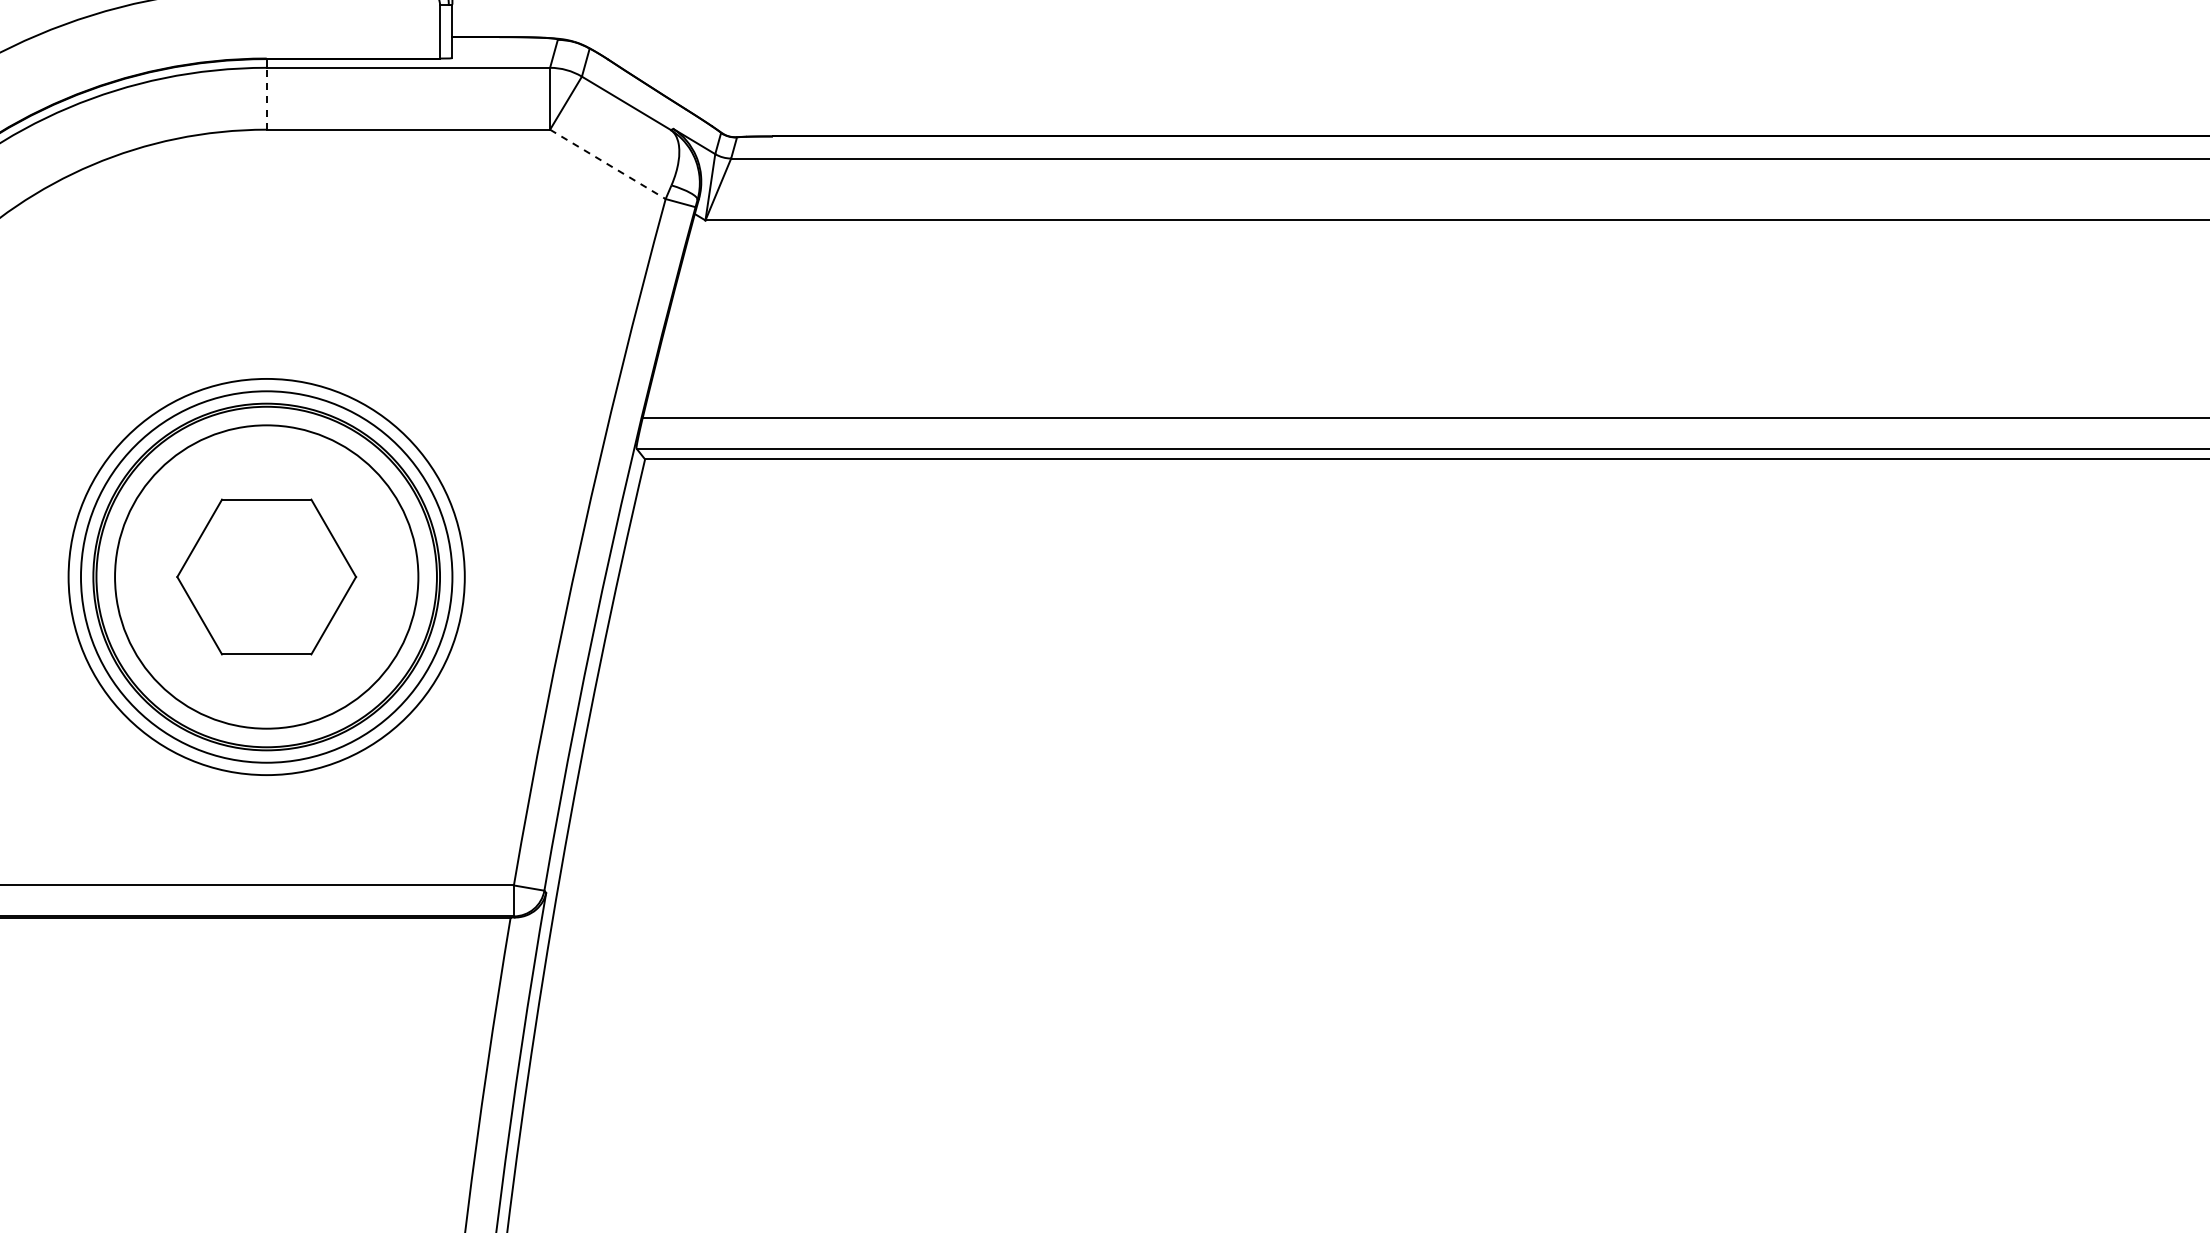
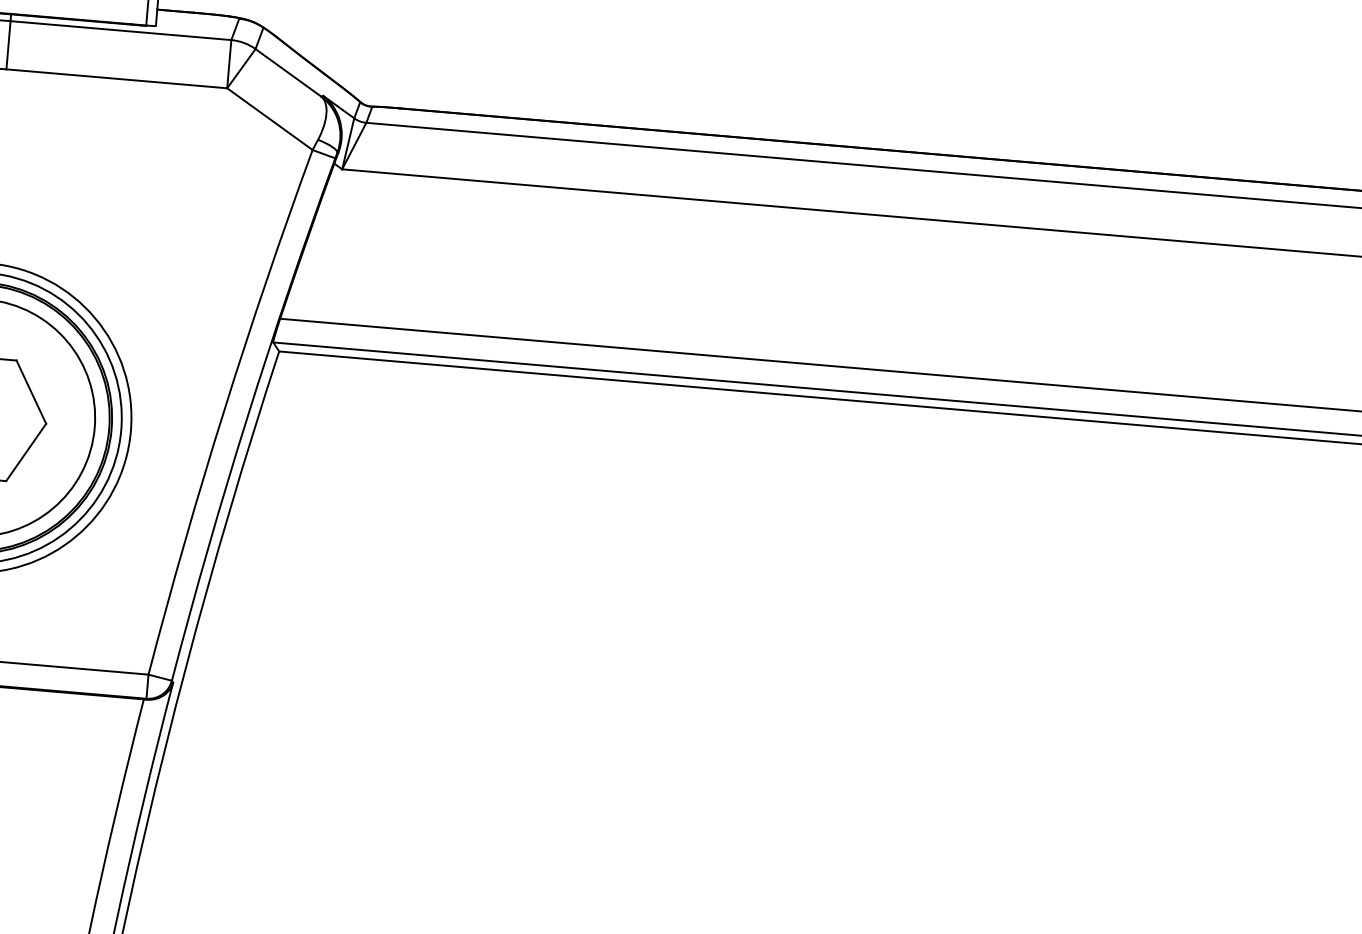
line: (266, 98) -> (8, 45), dashed -> solid
line: (608, 164) -> (270, 119), dashed -> solid

